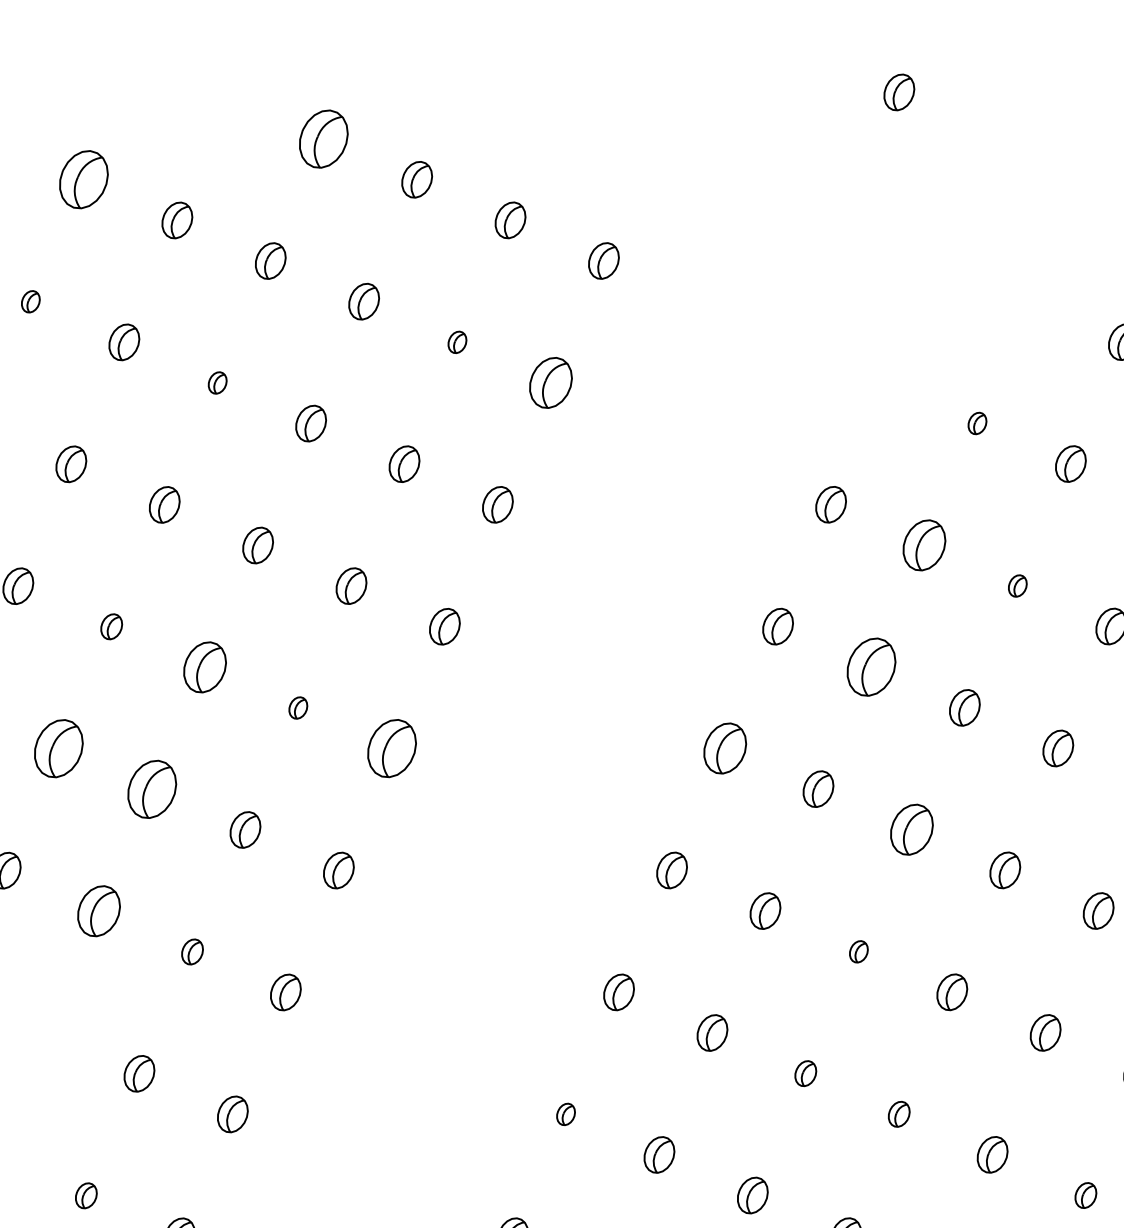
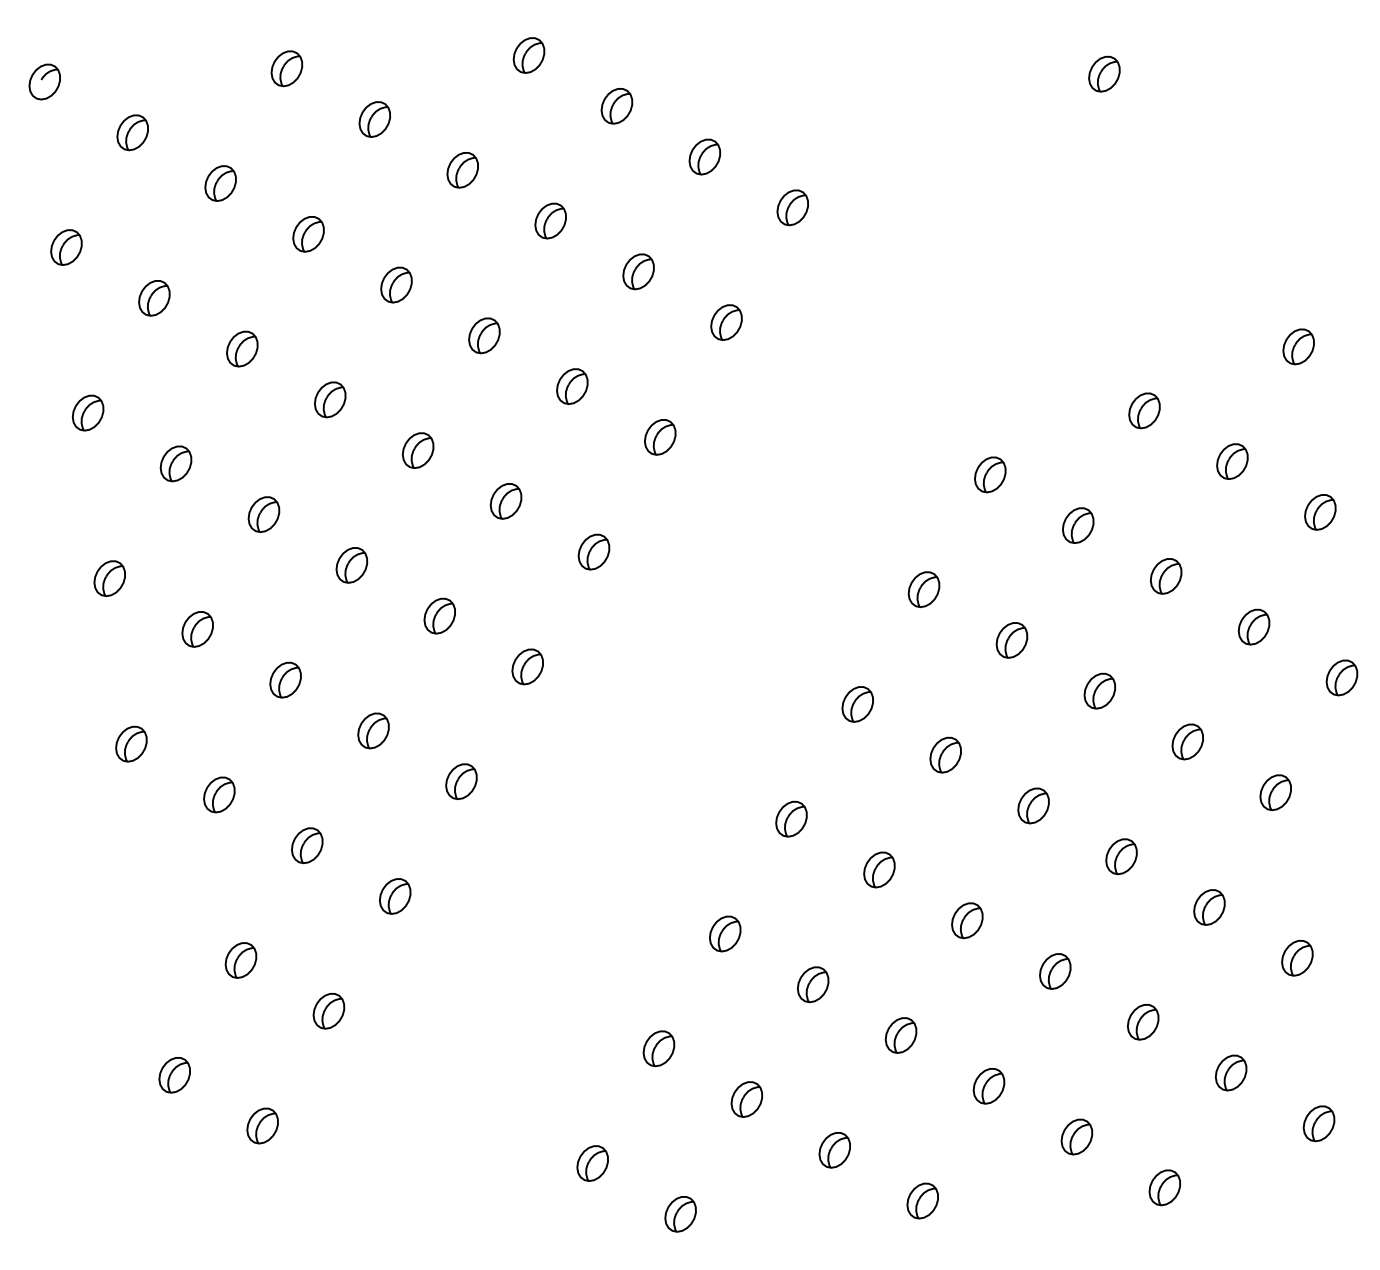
part: (323, 139) -> (528, 55), size x0.62
part: (83, 179) -> (286, 68), size x0.62
part: (30, 301) -> (220, 183), size x1.67
part: (457, 342) -> (638, 271), size x1.67
part: (217, 382) -> (396, 284), size x1.67
part: (550, 382) -> (726, 322), size x0.71
part: (977, 423) -> (1144, 410), size x1.67
part: (924, 545) -> (1078, 525), size x0.71
part: (1017, 586) -> (1165, 576), size x1.67
part: (111, 626) -> (263, 514), size x1.43
part: (204, 667) -> (351, 565), size x0.71
part: (870, 667) -> (1011, 640), size x0.62
part: (298, 707) -> (439, 615), size x1.67
part: (58, 748) -> (197, 629), size x0.62
part: (391, 748) -> (527, 666), size x0.62
part: (724, 748) -> (857, 704), size x0.71
part: (151, 788) -> (285, 679), size x0.62
part: (911, 829) -> (1033, 805), size x0.71
part: (99, 910) -> (219, 794), size x0.71
part: (192, 951) -> (307, 845), size x1.43
part: (858, 951) -> (967, 920), size x1.67
part: (805, 1073) -> (900, 1035), size x1.43
part: (565, 1114) -> (658, 1048), size x1.67
part: (898, 1114) -> (988, 1086), size x1.43
part: (1085, 1195) -> (1164, 1187), size x1.43
part: (86, 1196) -> (174, 1075), size x1.43

